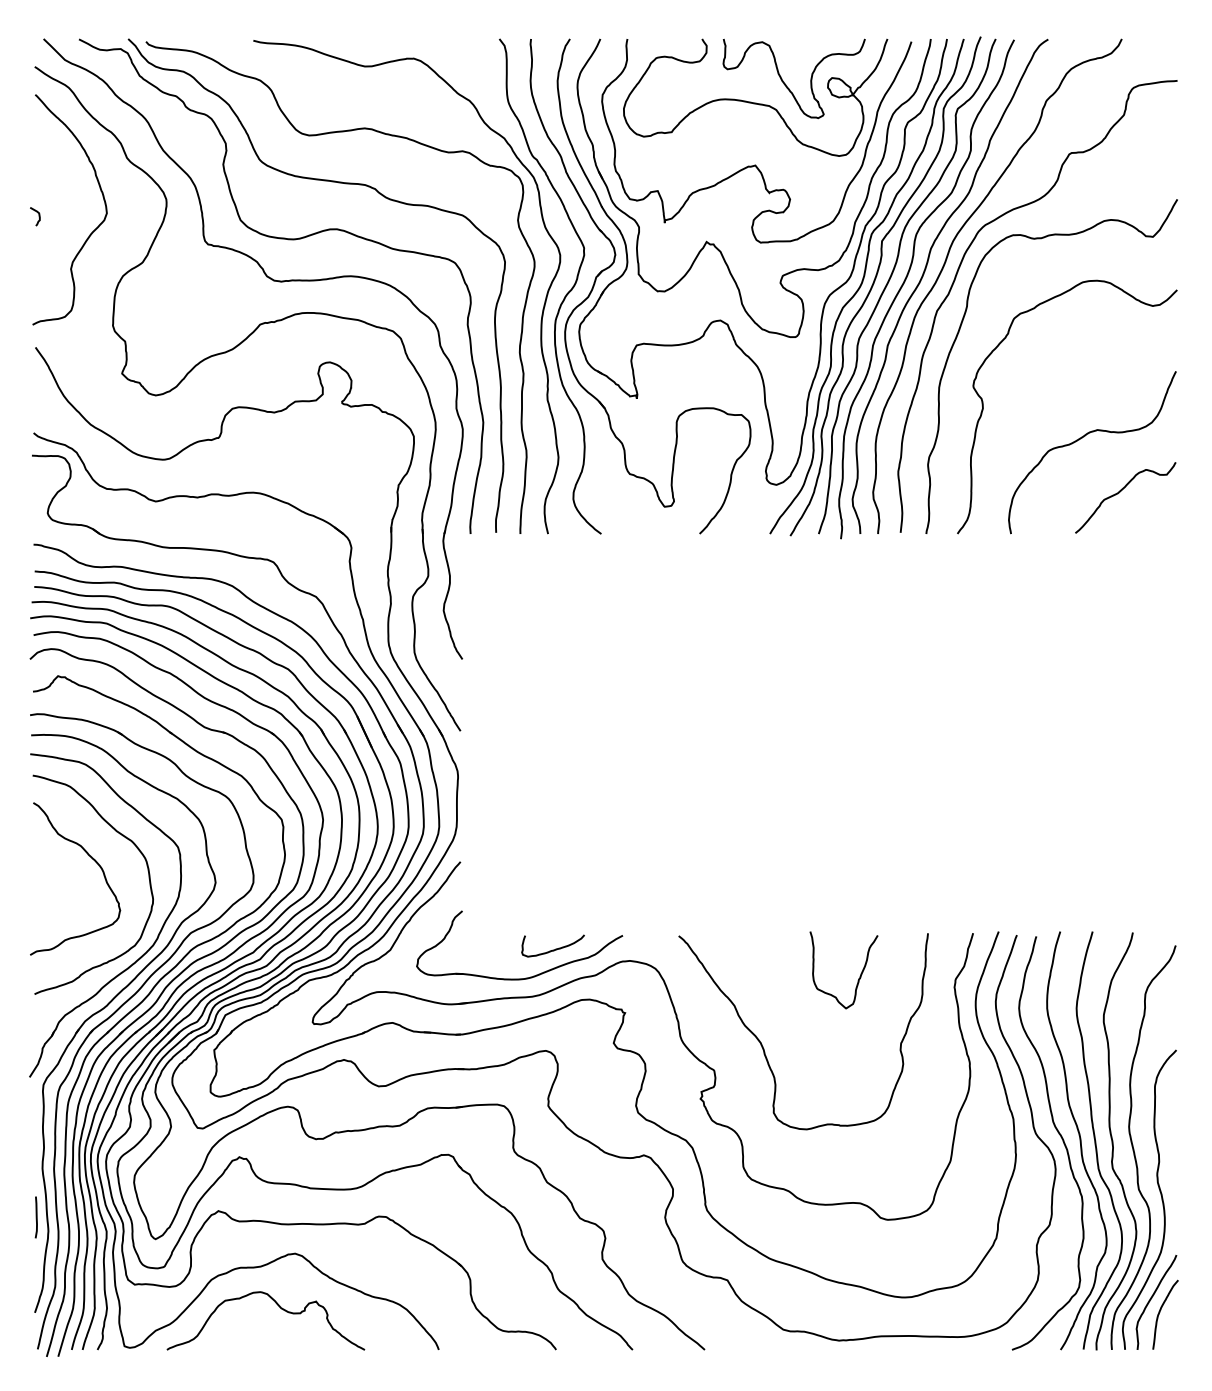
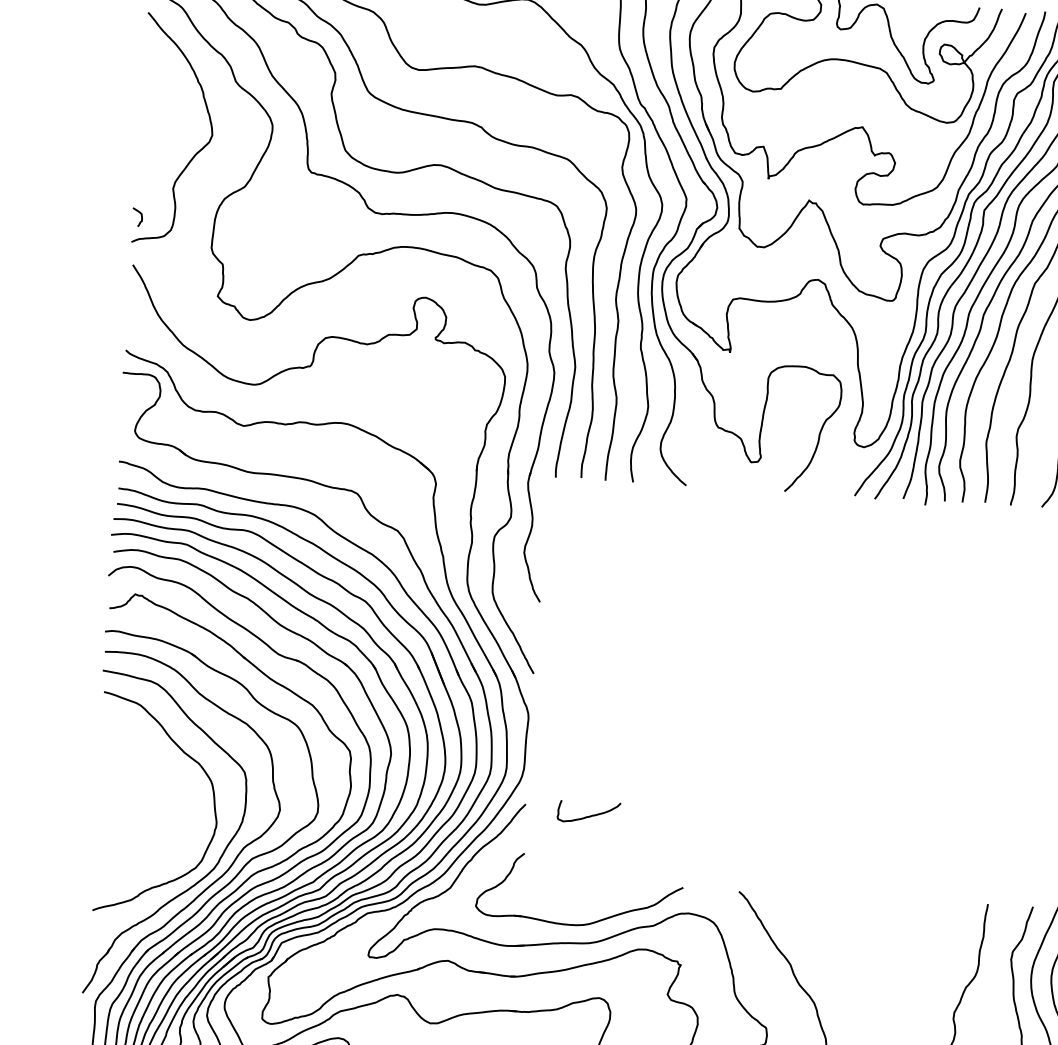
curve: (38, 216) -> (140, 217), moved
curve: (93, 860) -> (159, 780), removed
curve: (552, 949) -> (588, 815), moved
curve: (858, 978) -> (915, 944), removed

